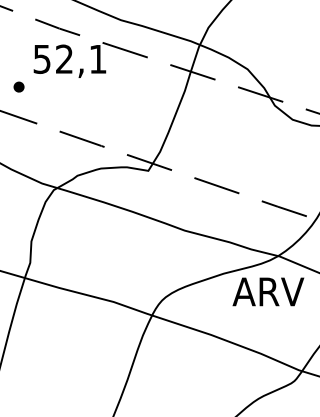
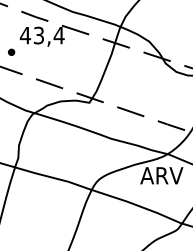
text: (68, 59) -> (41, 35), 52,1 -> 43,4

